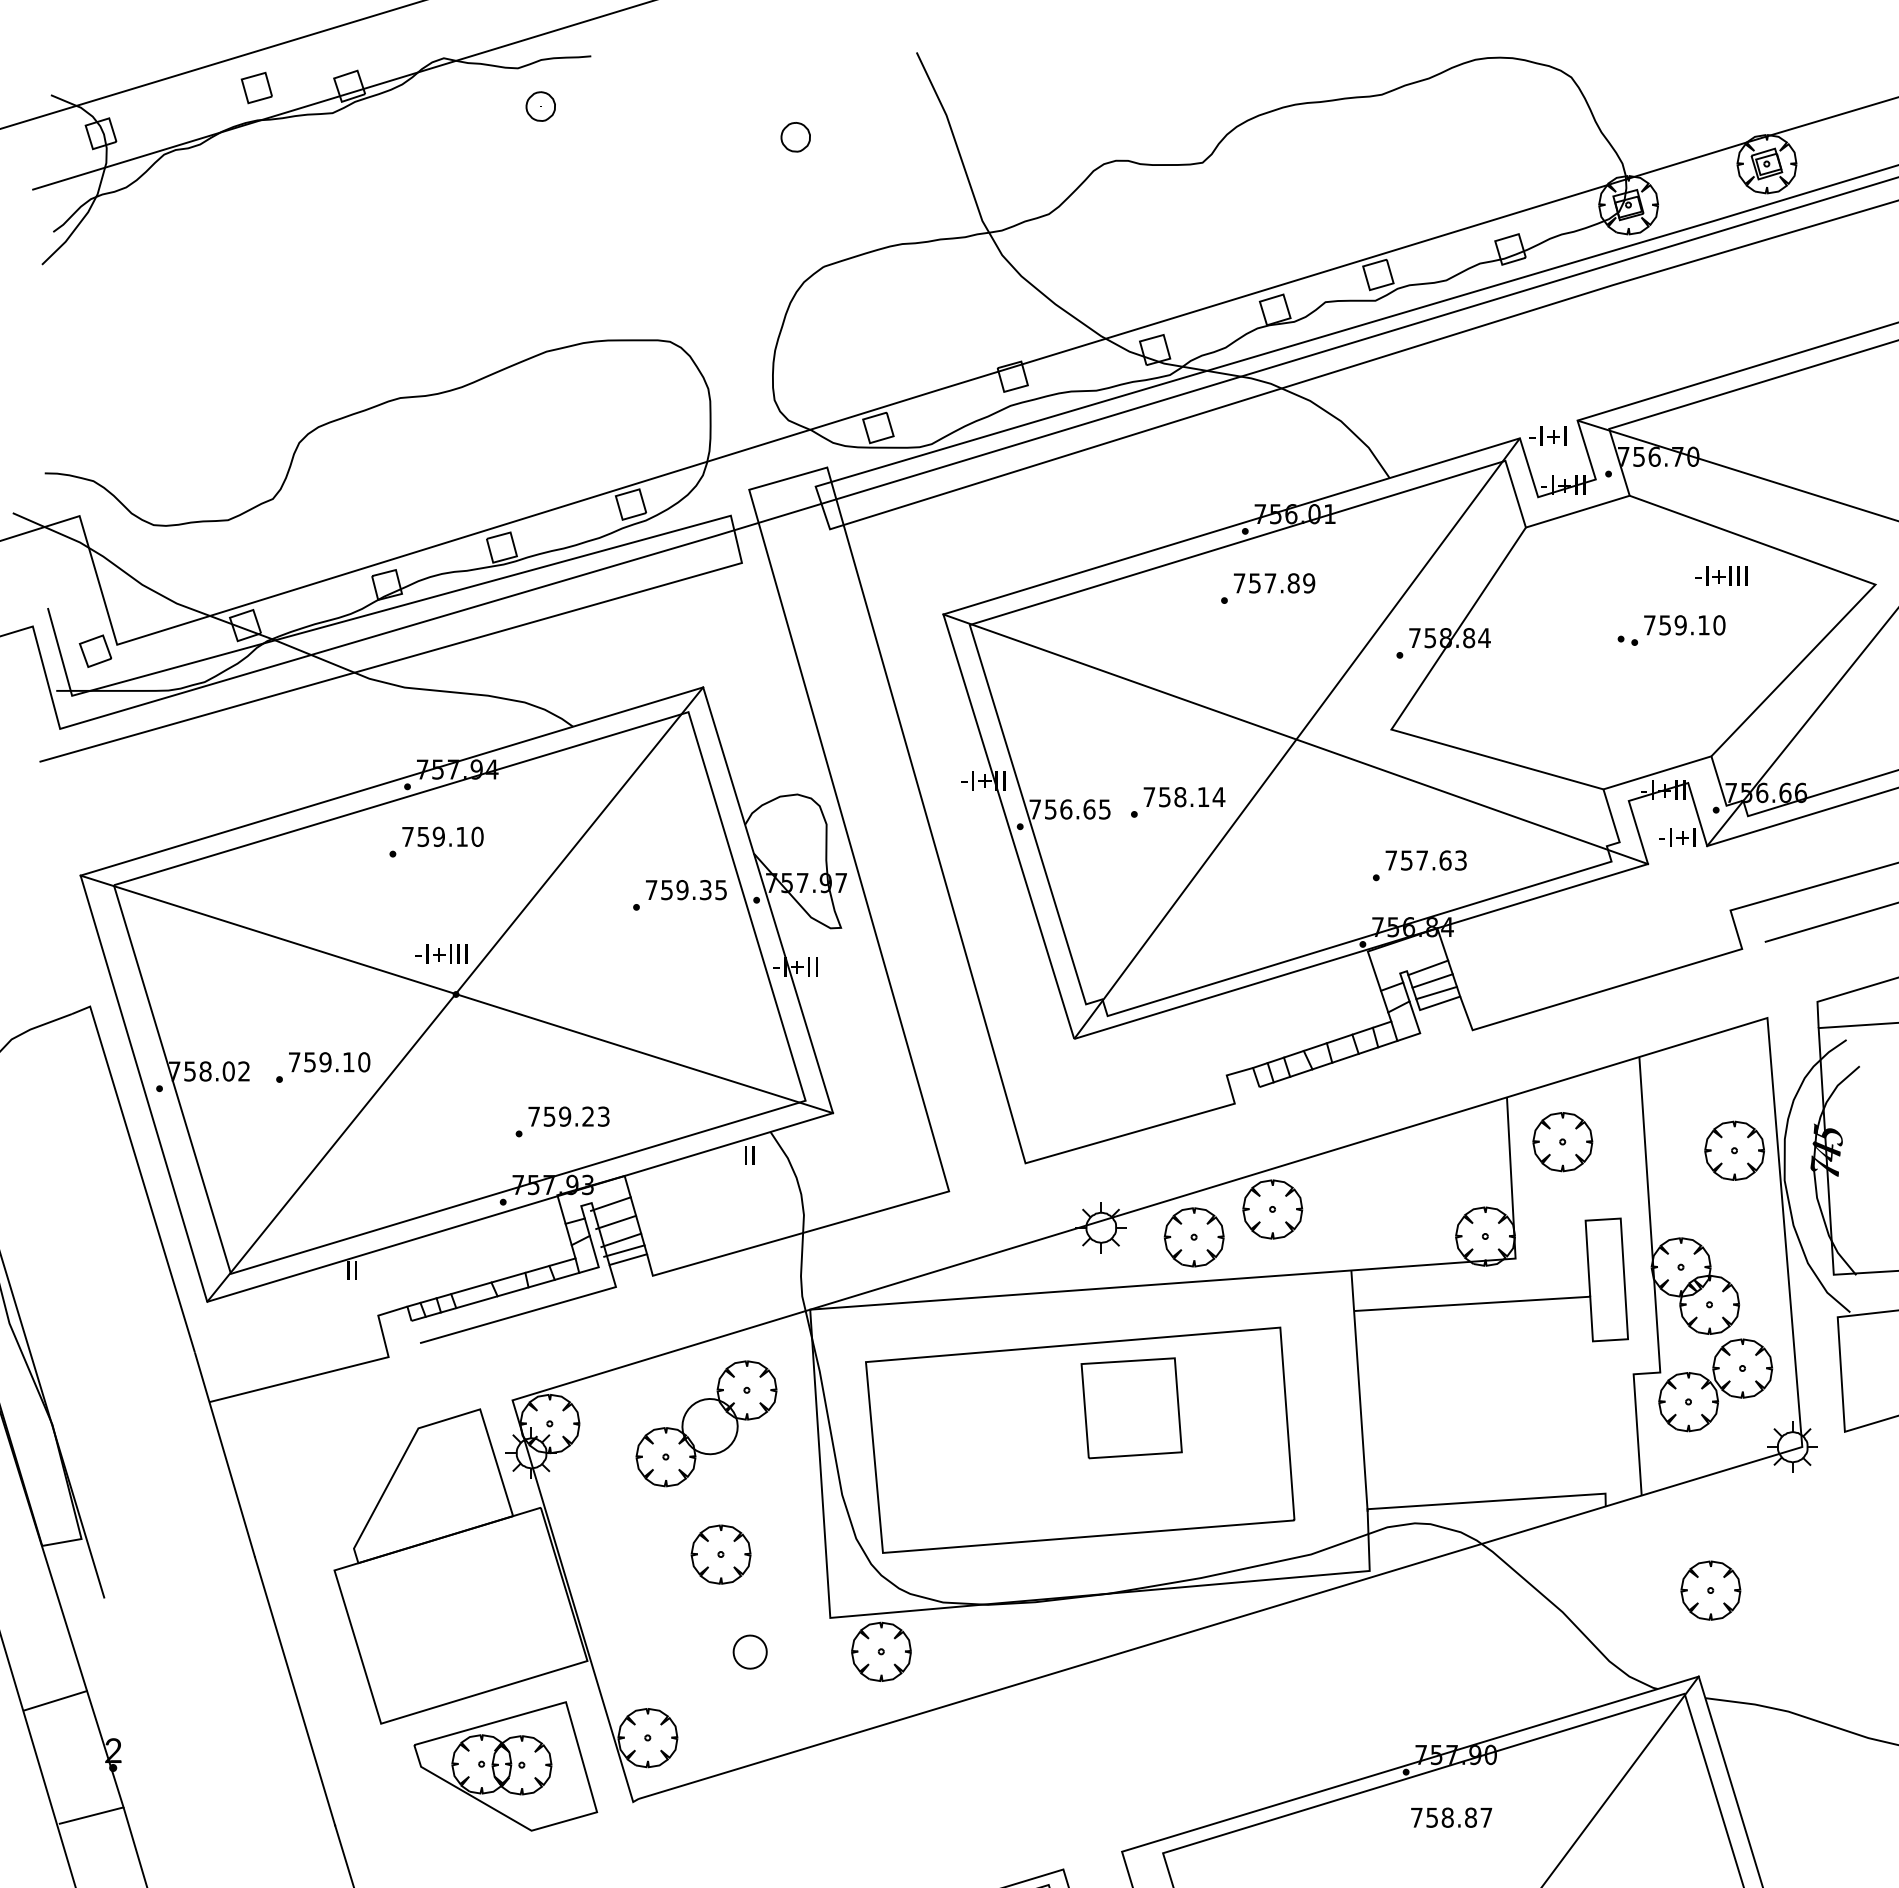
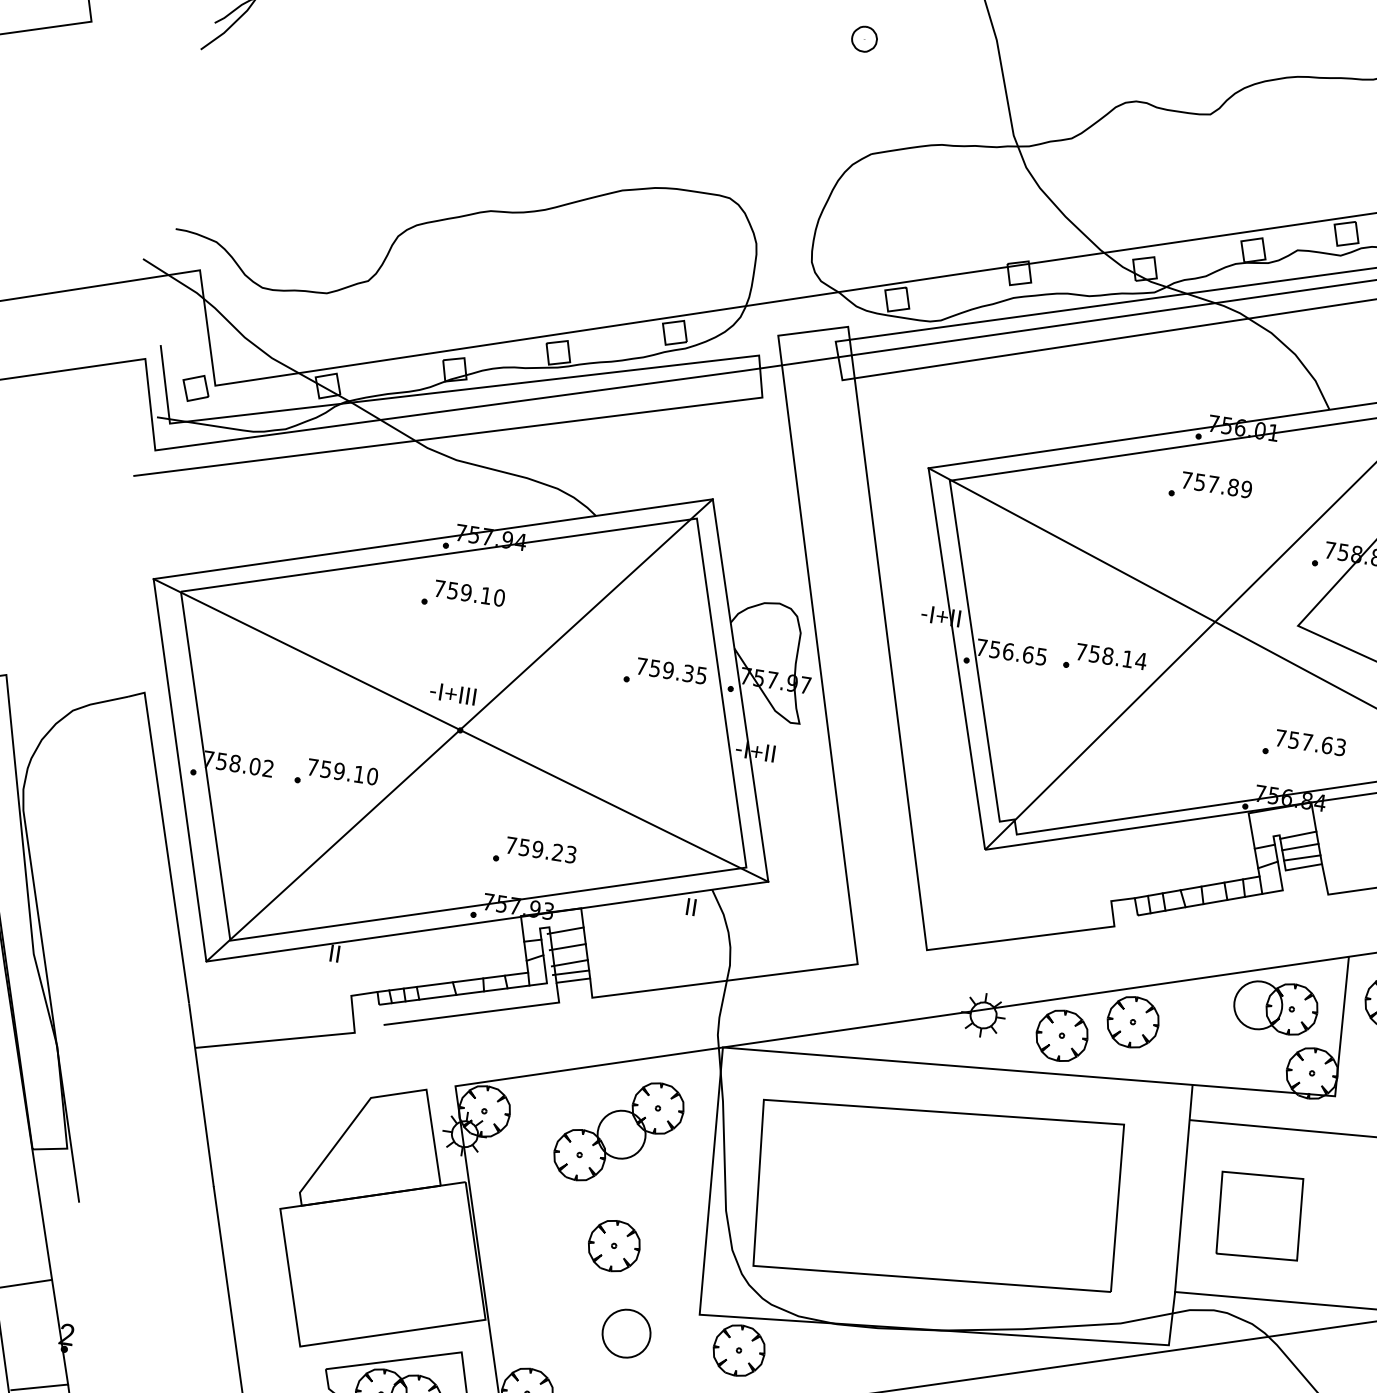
part: (1432, 1167) -> (1275, 1007), added
part: (1131, 1408) -> (1259, 1216), moved
part: (749, 1651) -> (625, 1332), size x1.67

